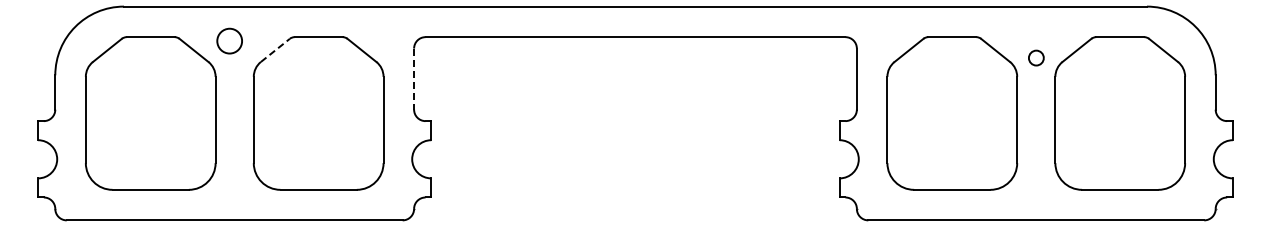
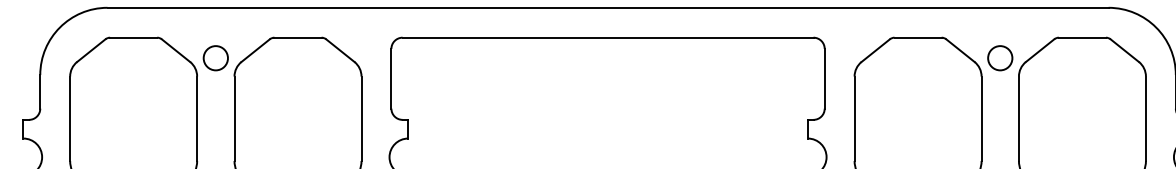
circle: (229, 40) -> (215, 57), moved
line: (275, 50) -> (255, 50), dashed -> solid
circle: (1036, 57) -> (1000, 57), size x1.67
line: (414, 79) -> (391, 79), dashed -> solid

